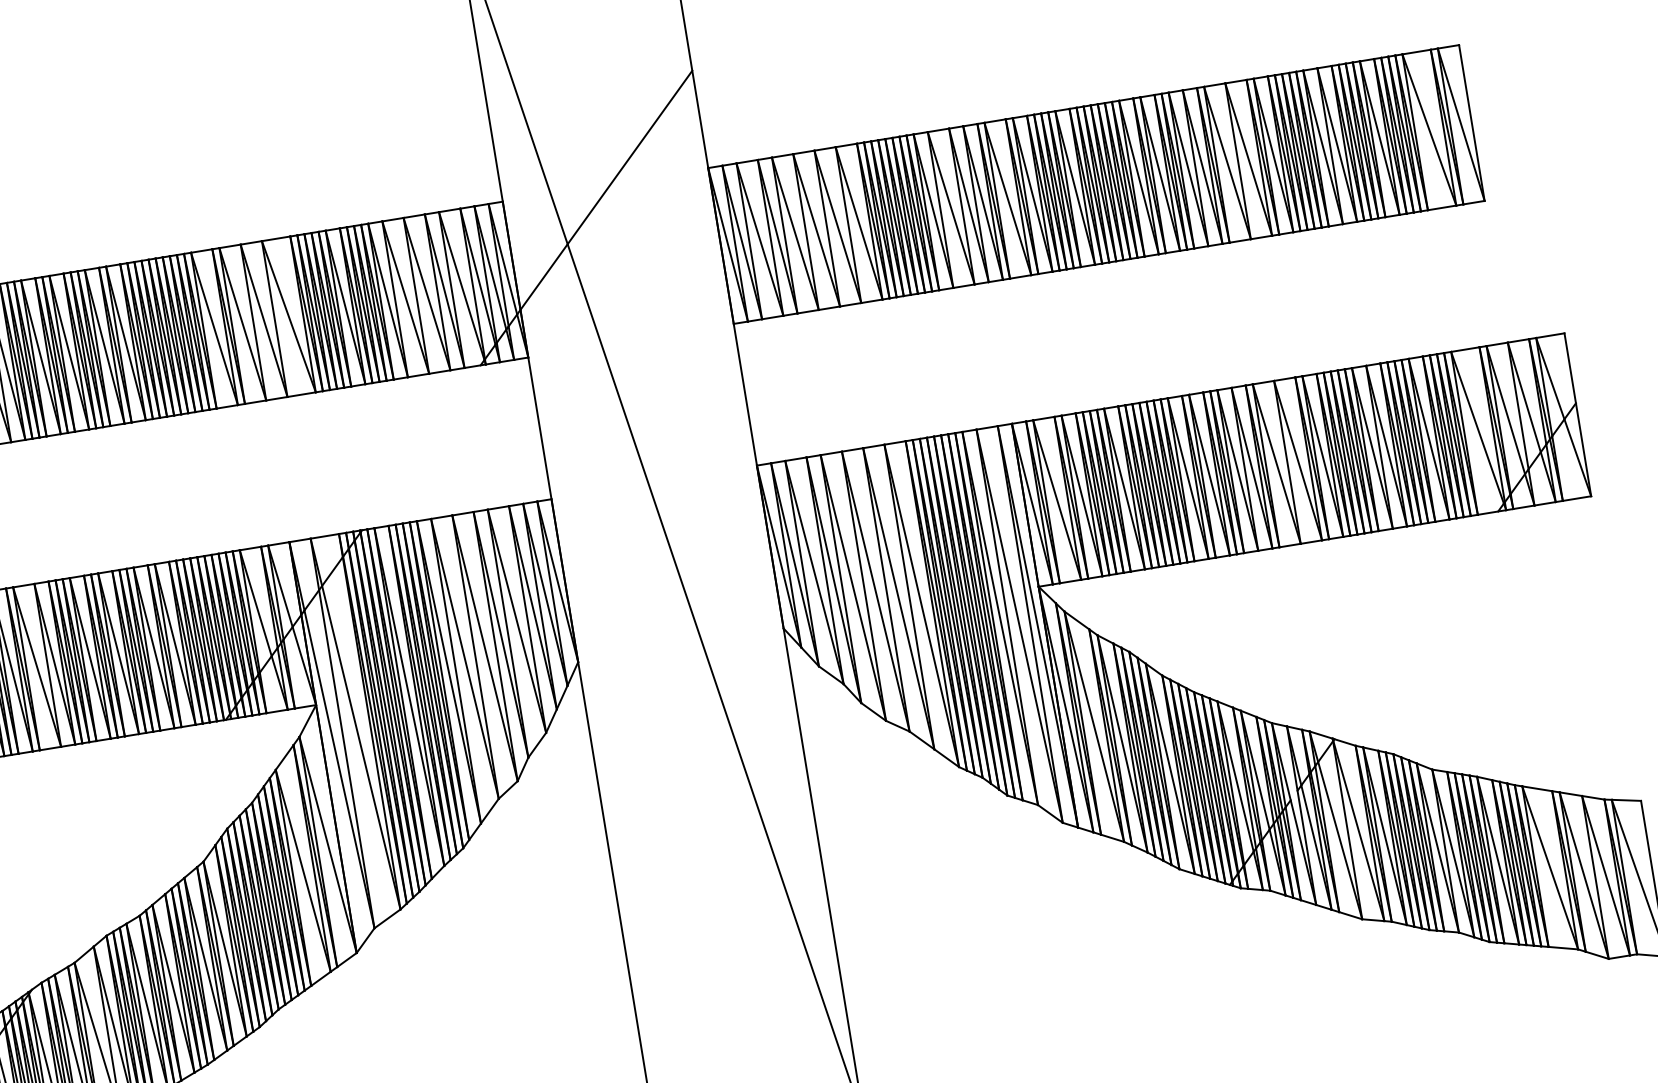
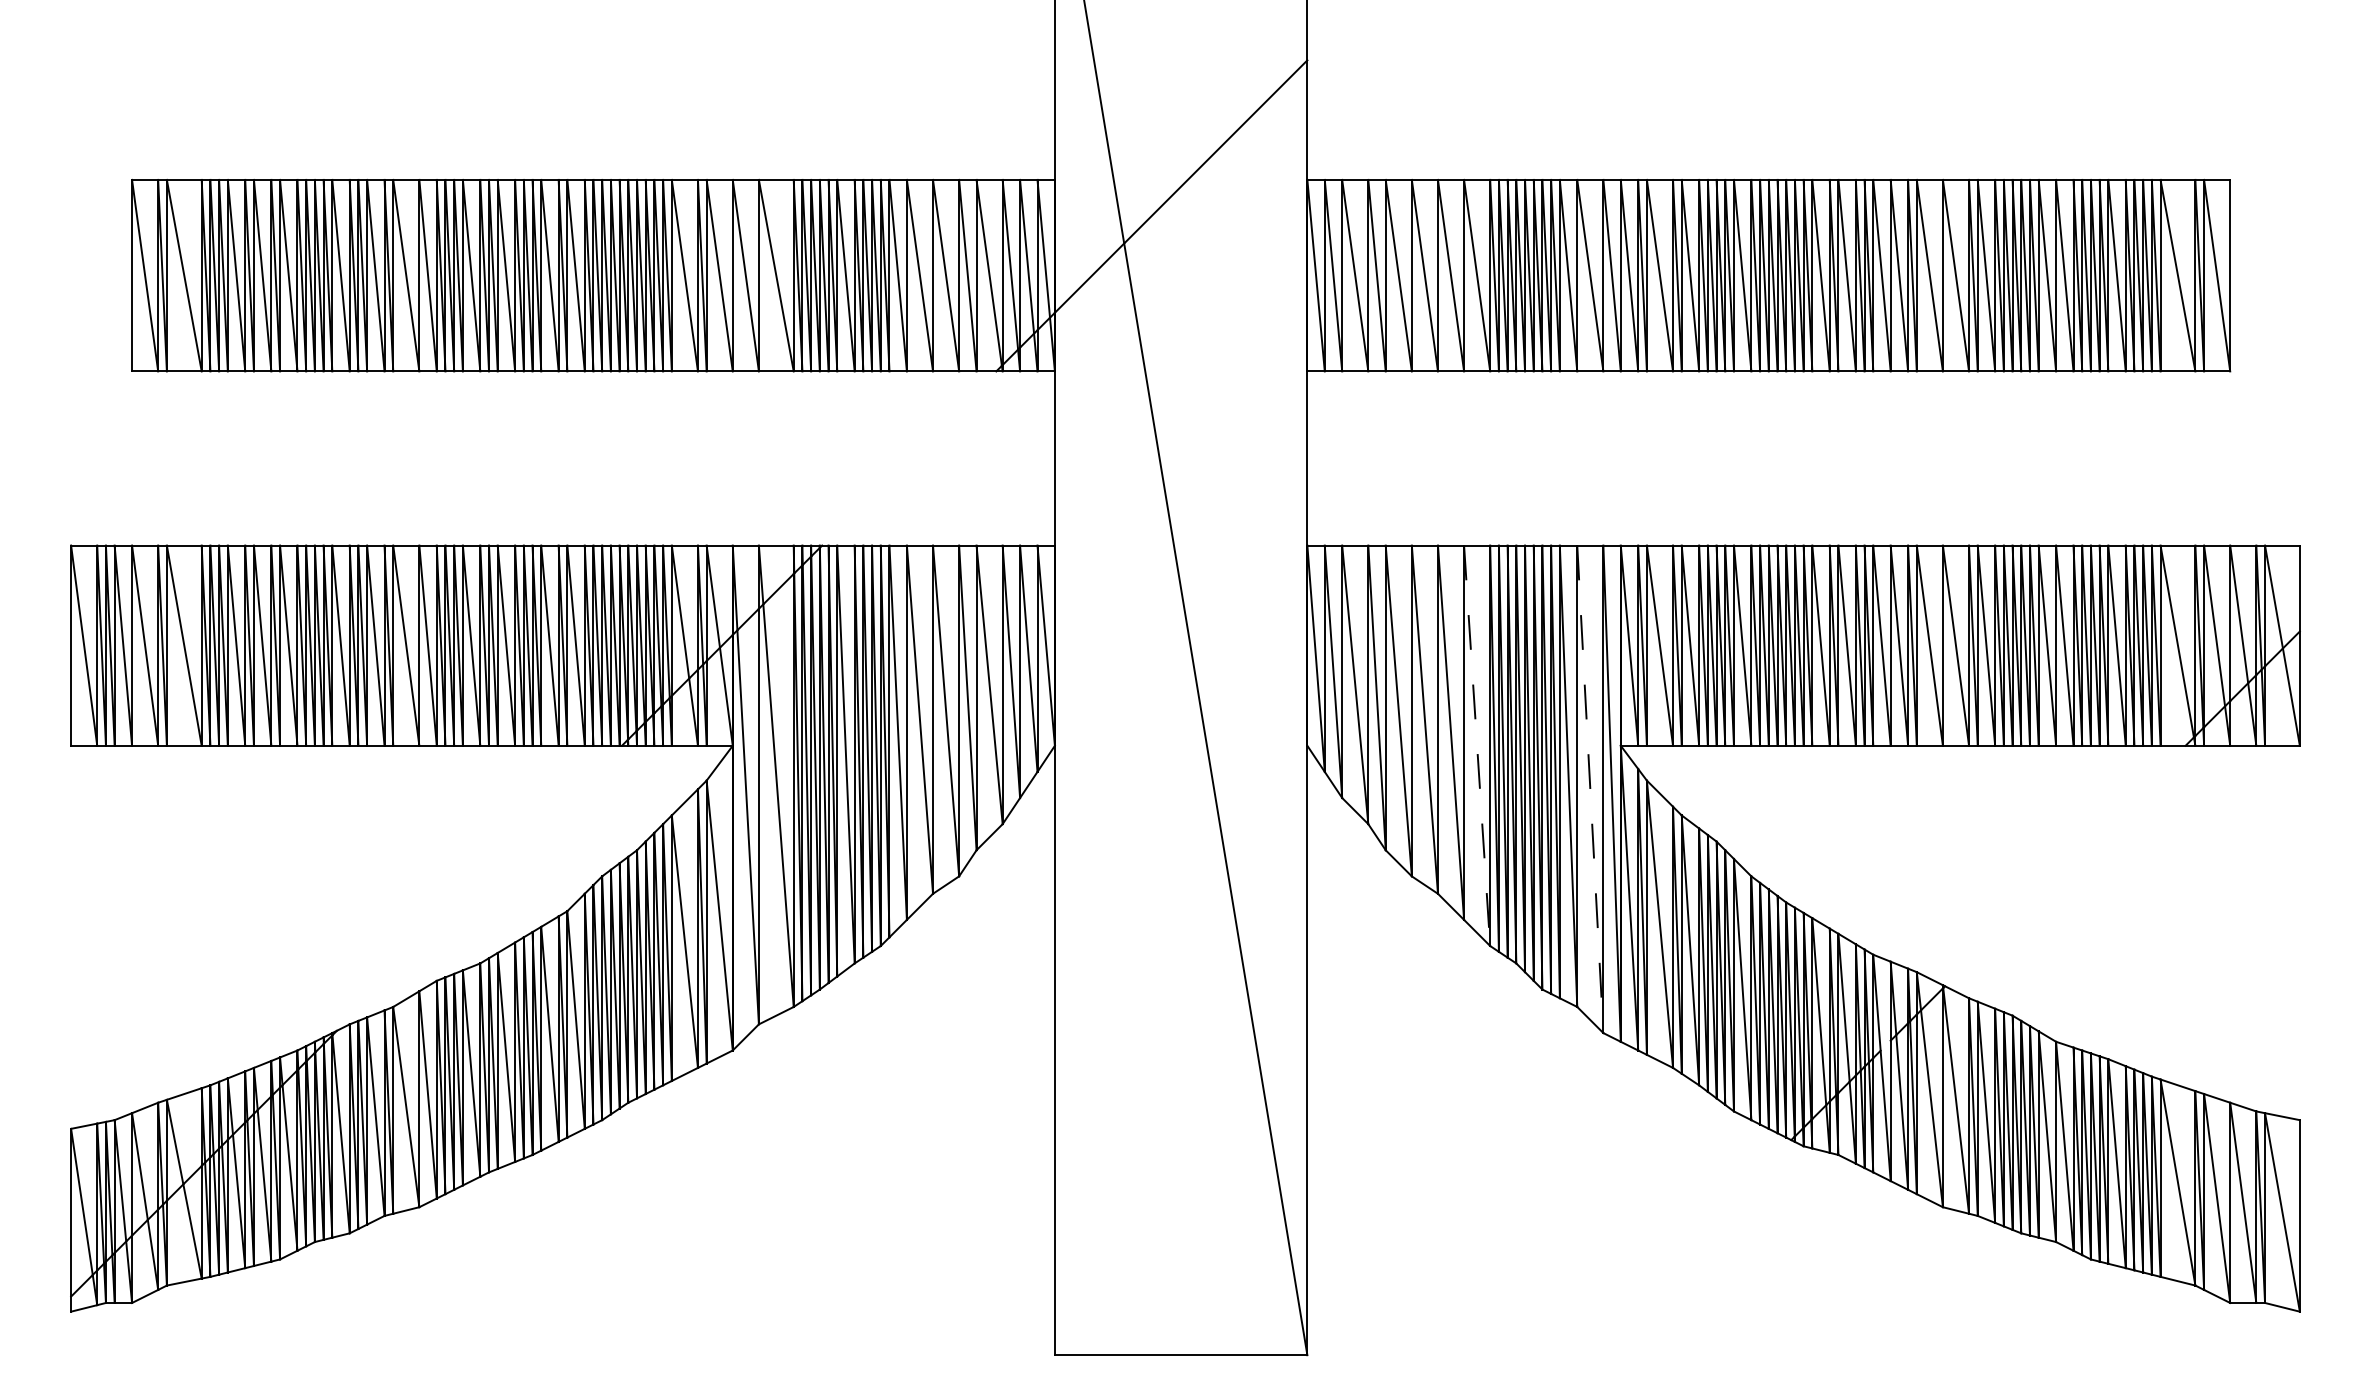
line: (922, 605) -> (1477, 745), solid -> dashed
line: (1019, 626) -> (1590, 789), solid -> dashed

